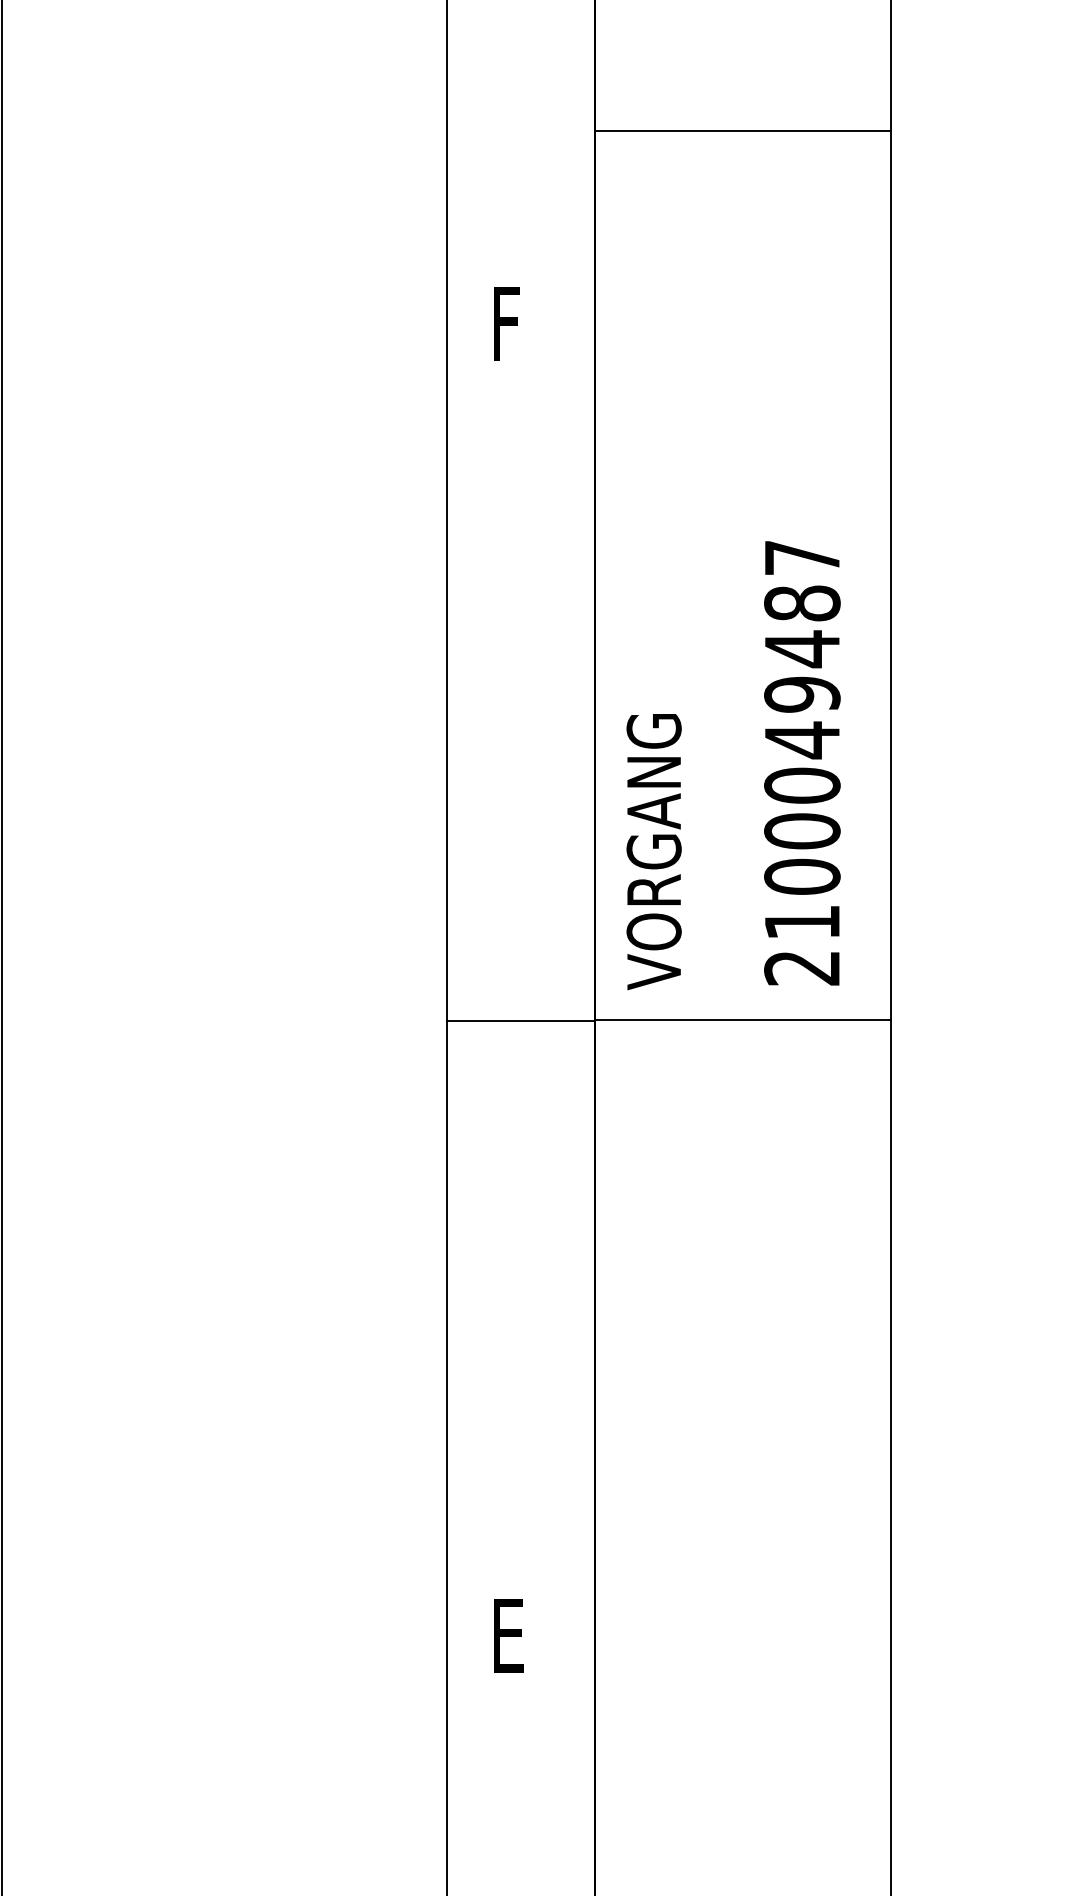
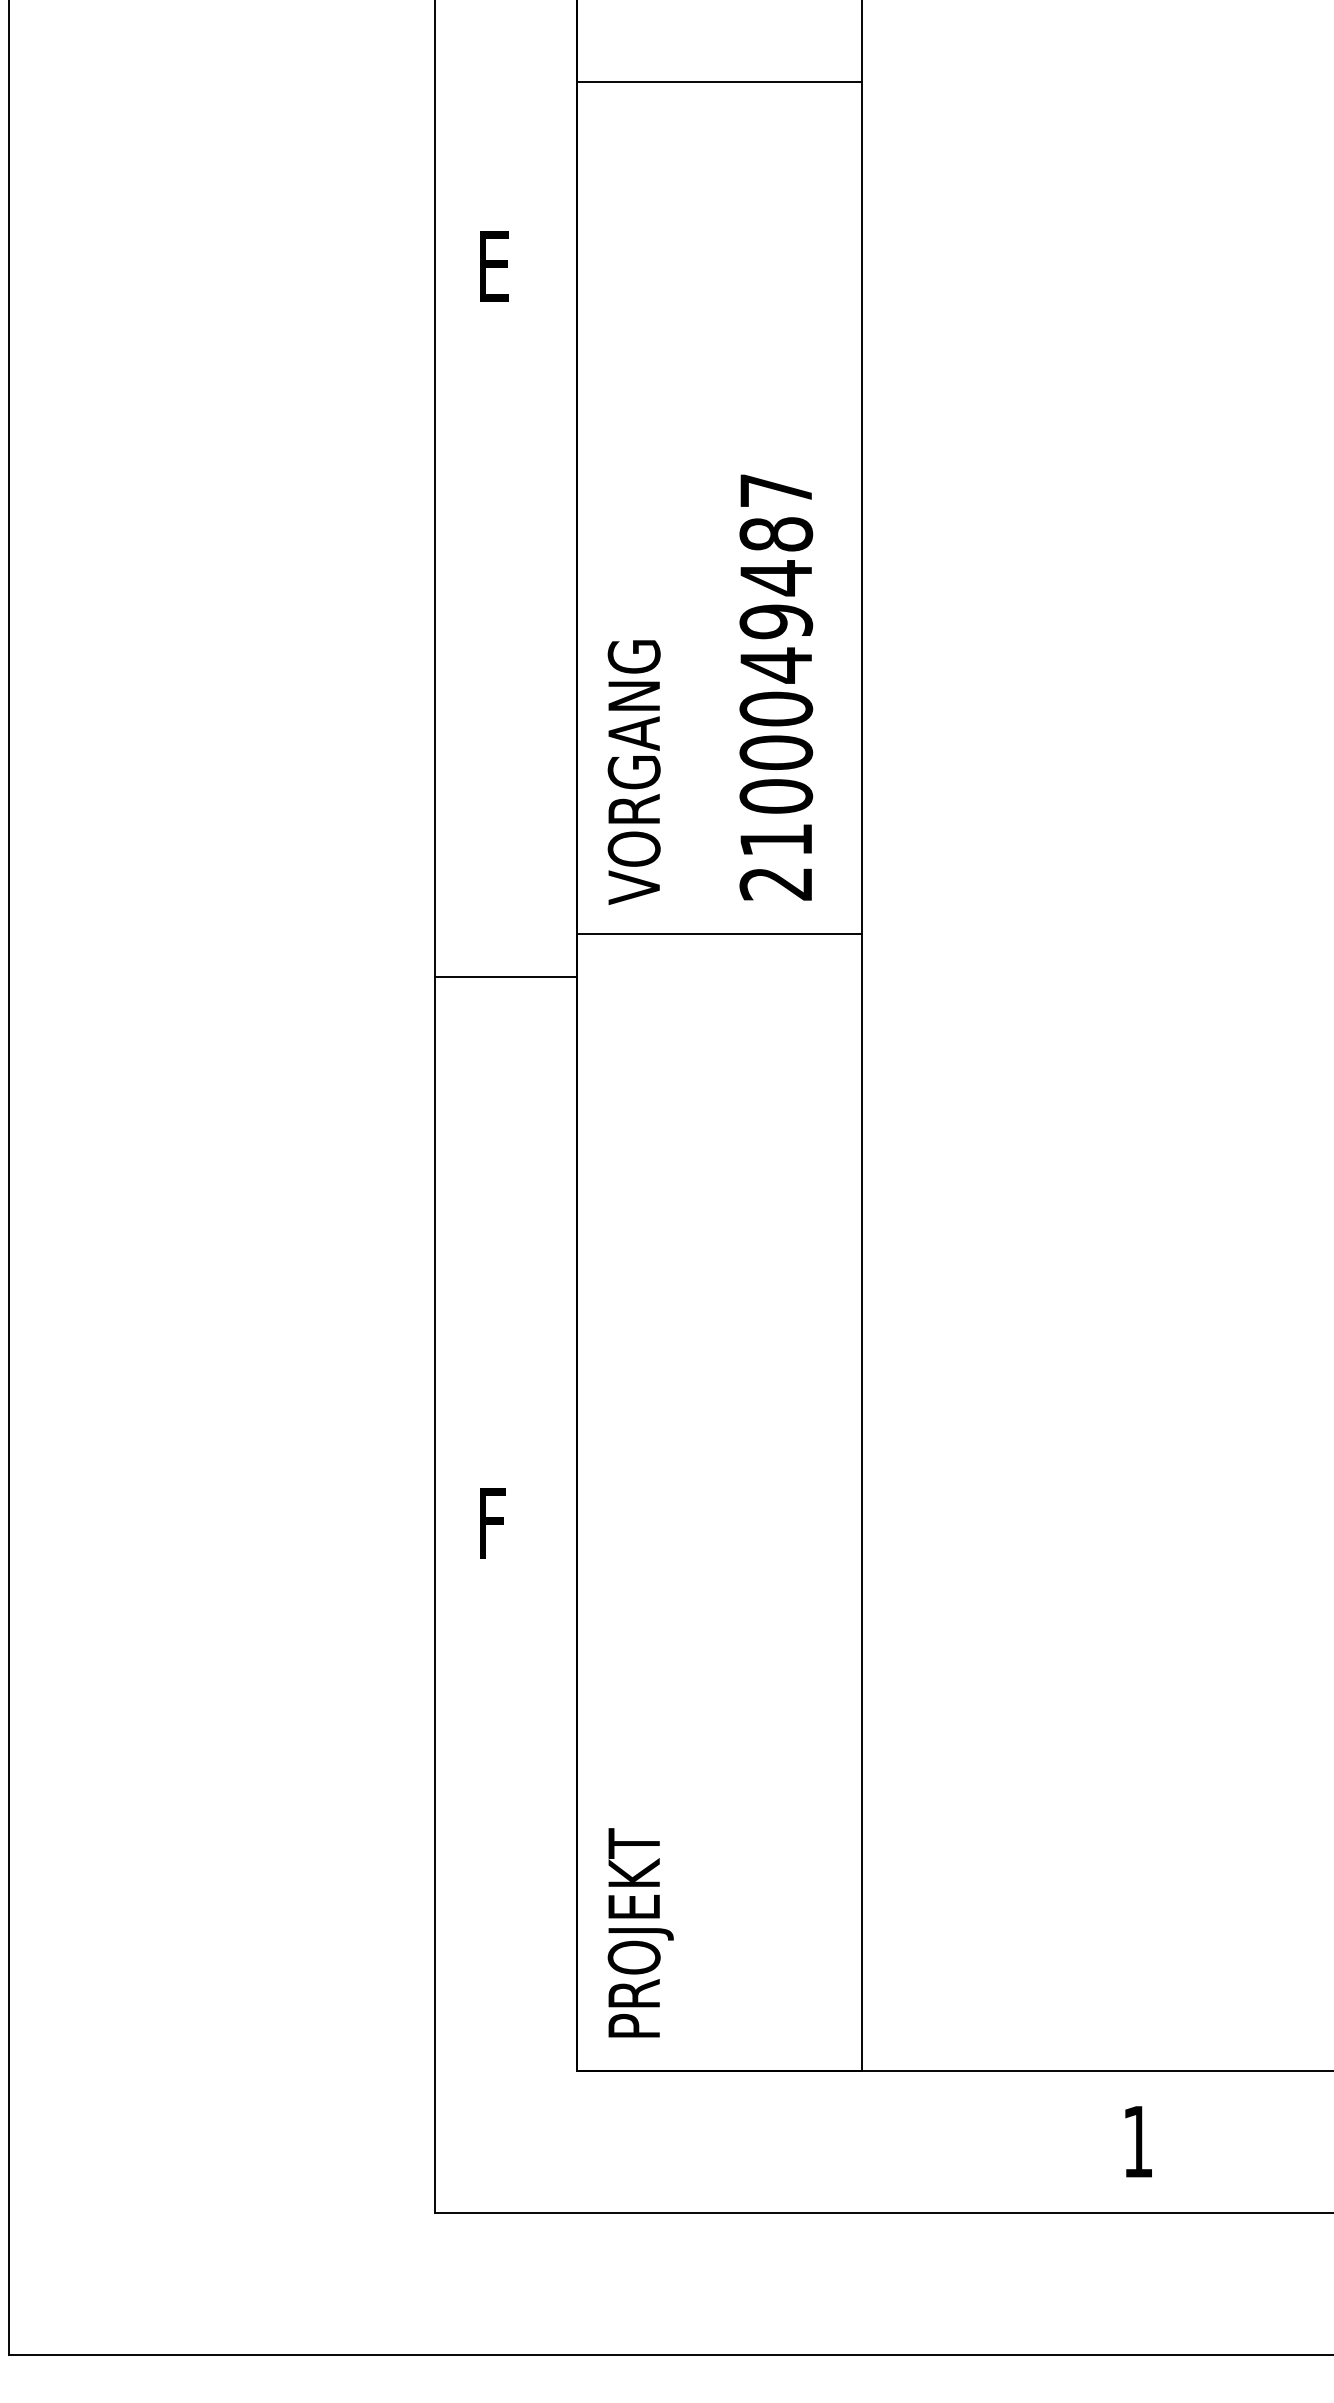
text: (511, 324) -> (497, 266), F -> E
line: (520, 1020) -> (506, 976), moved
text: (511, 1635) -> (497, 1523), E -> F

